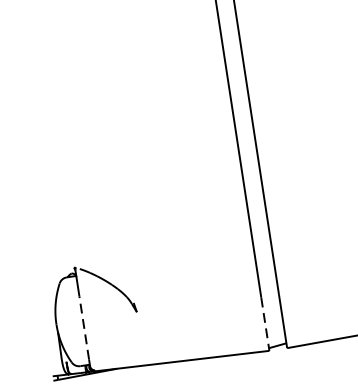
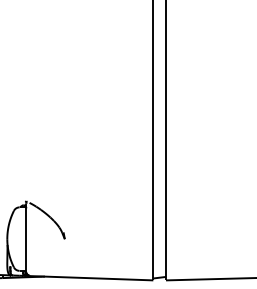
line: (265, 324) -> (153, 261), dashed -> solid
line: (84, 327) -> (26, 244), dashed -> solid

